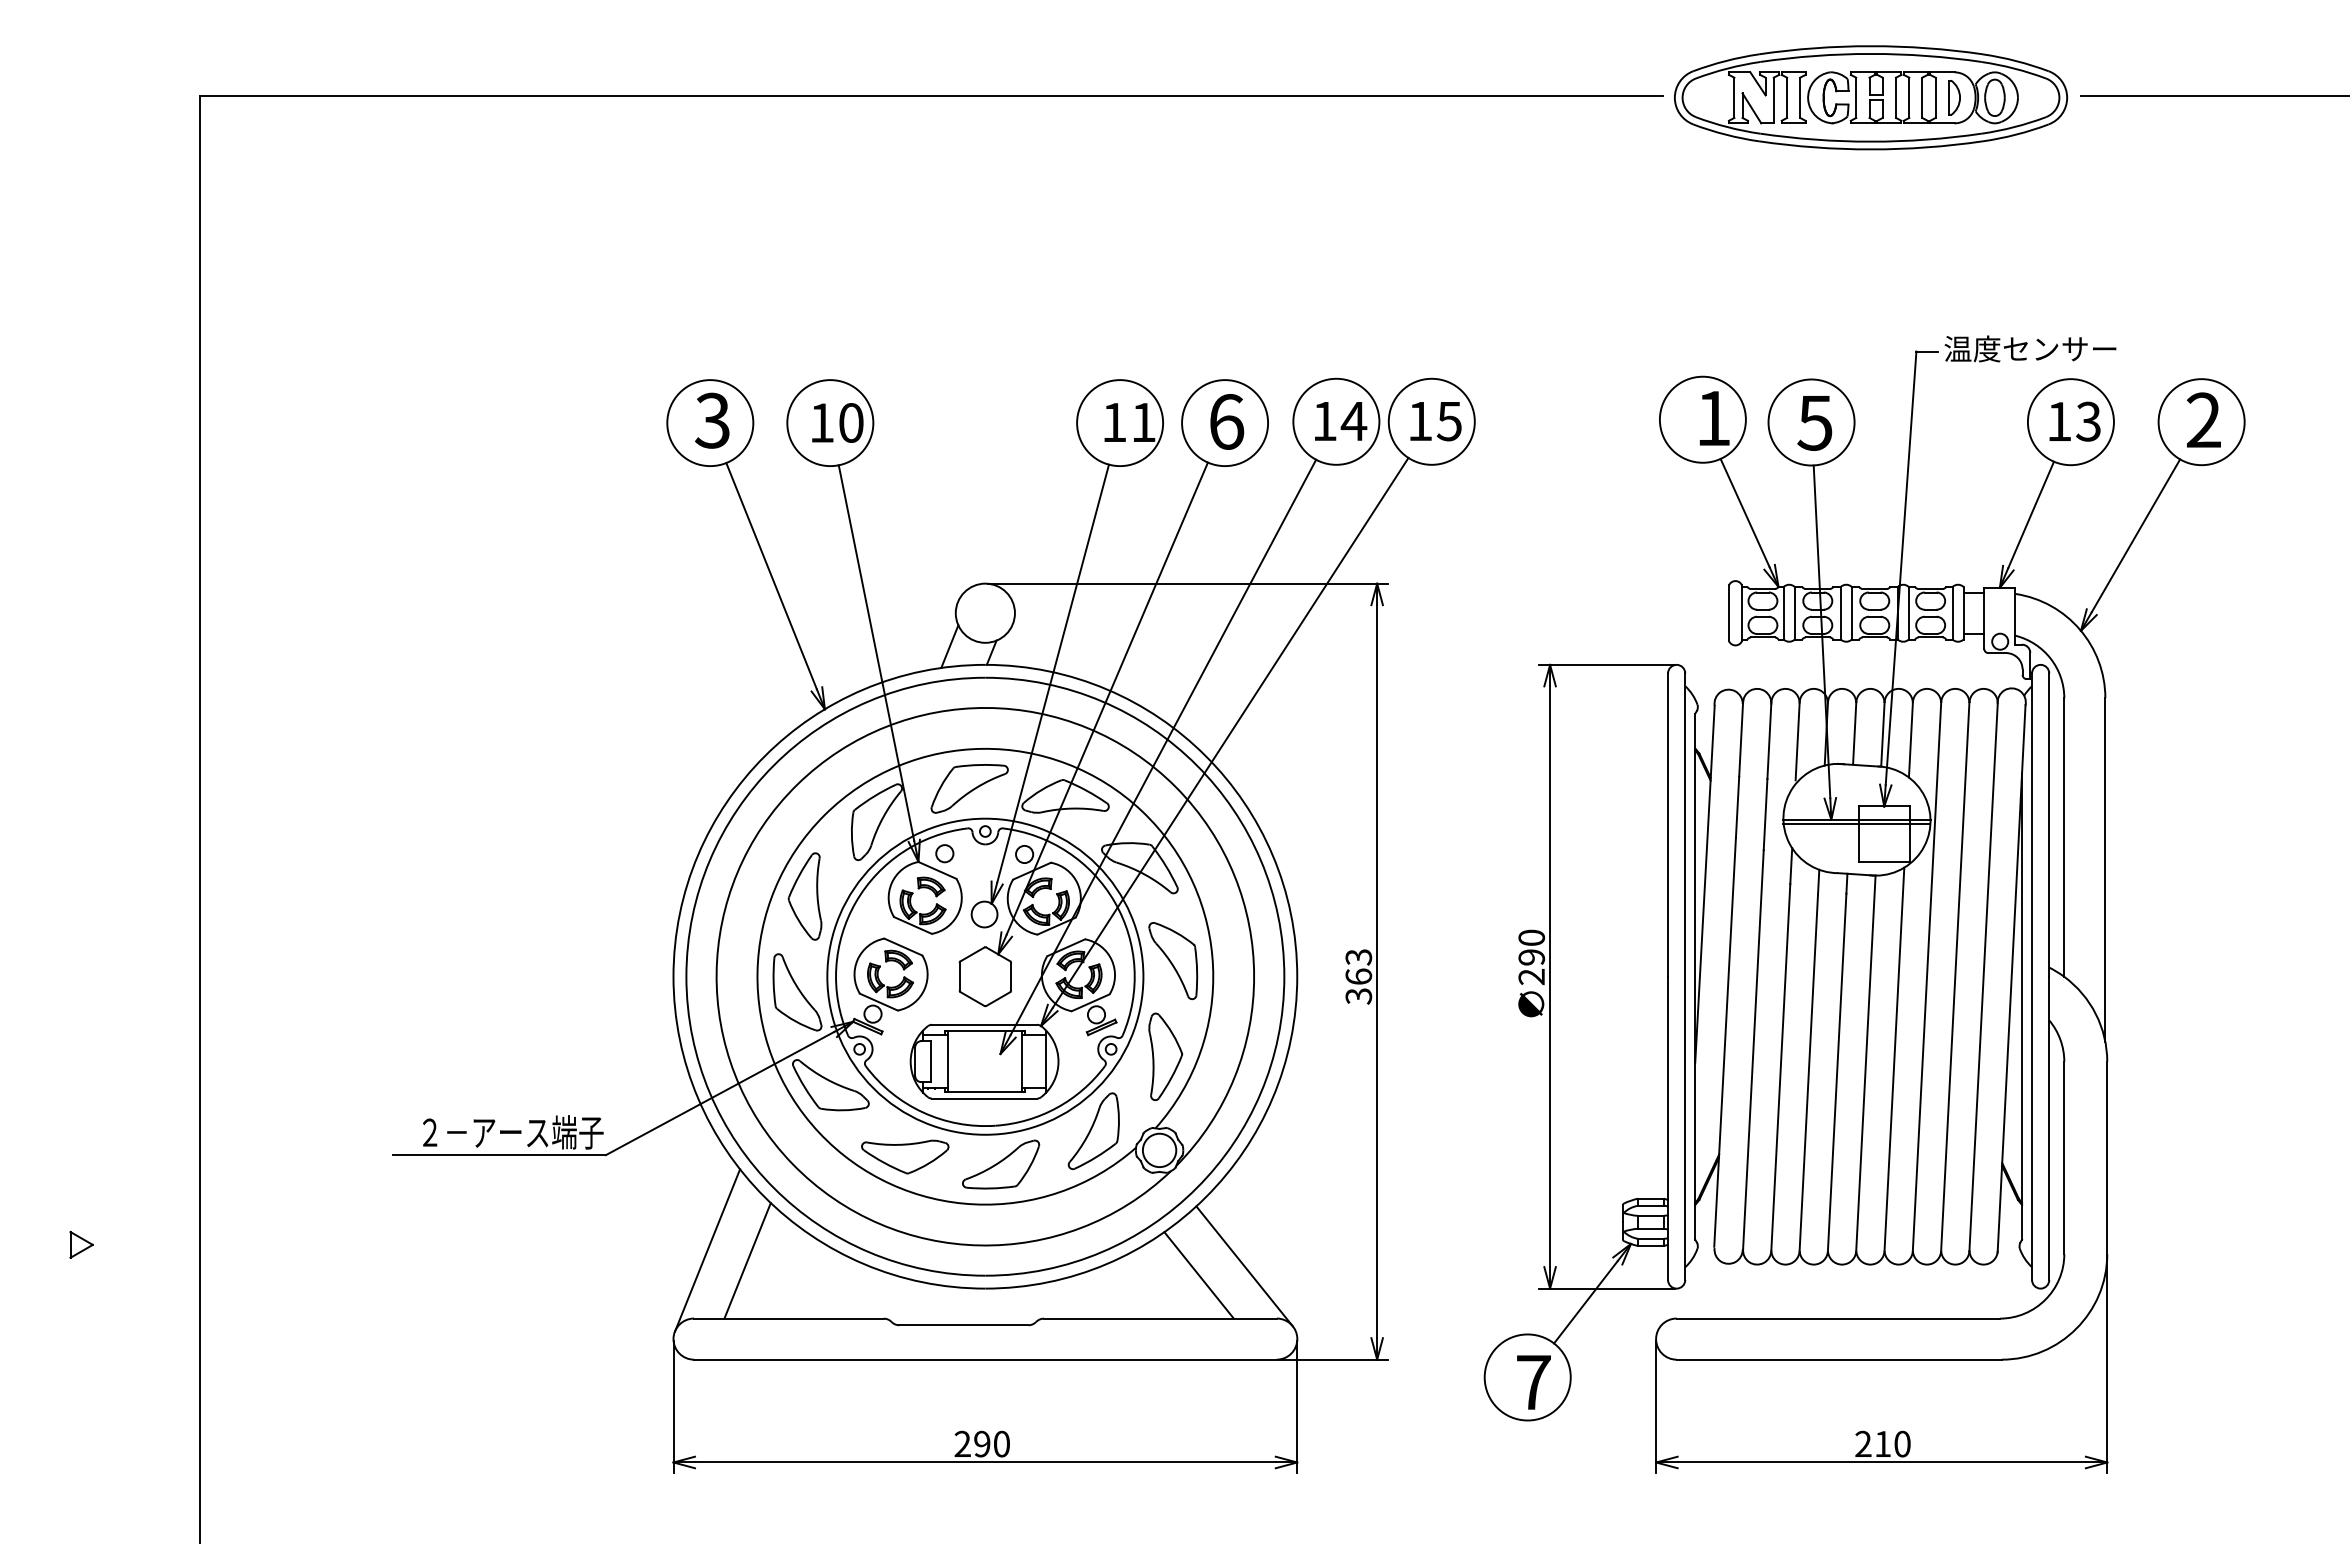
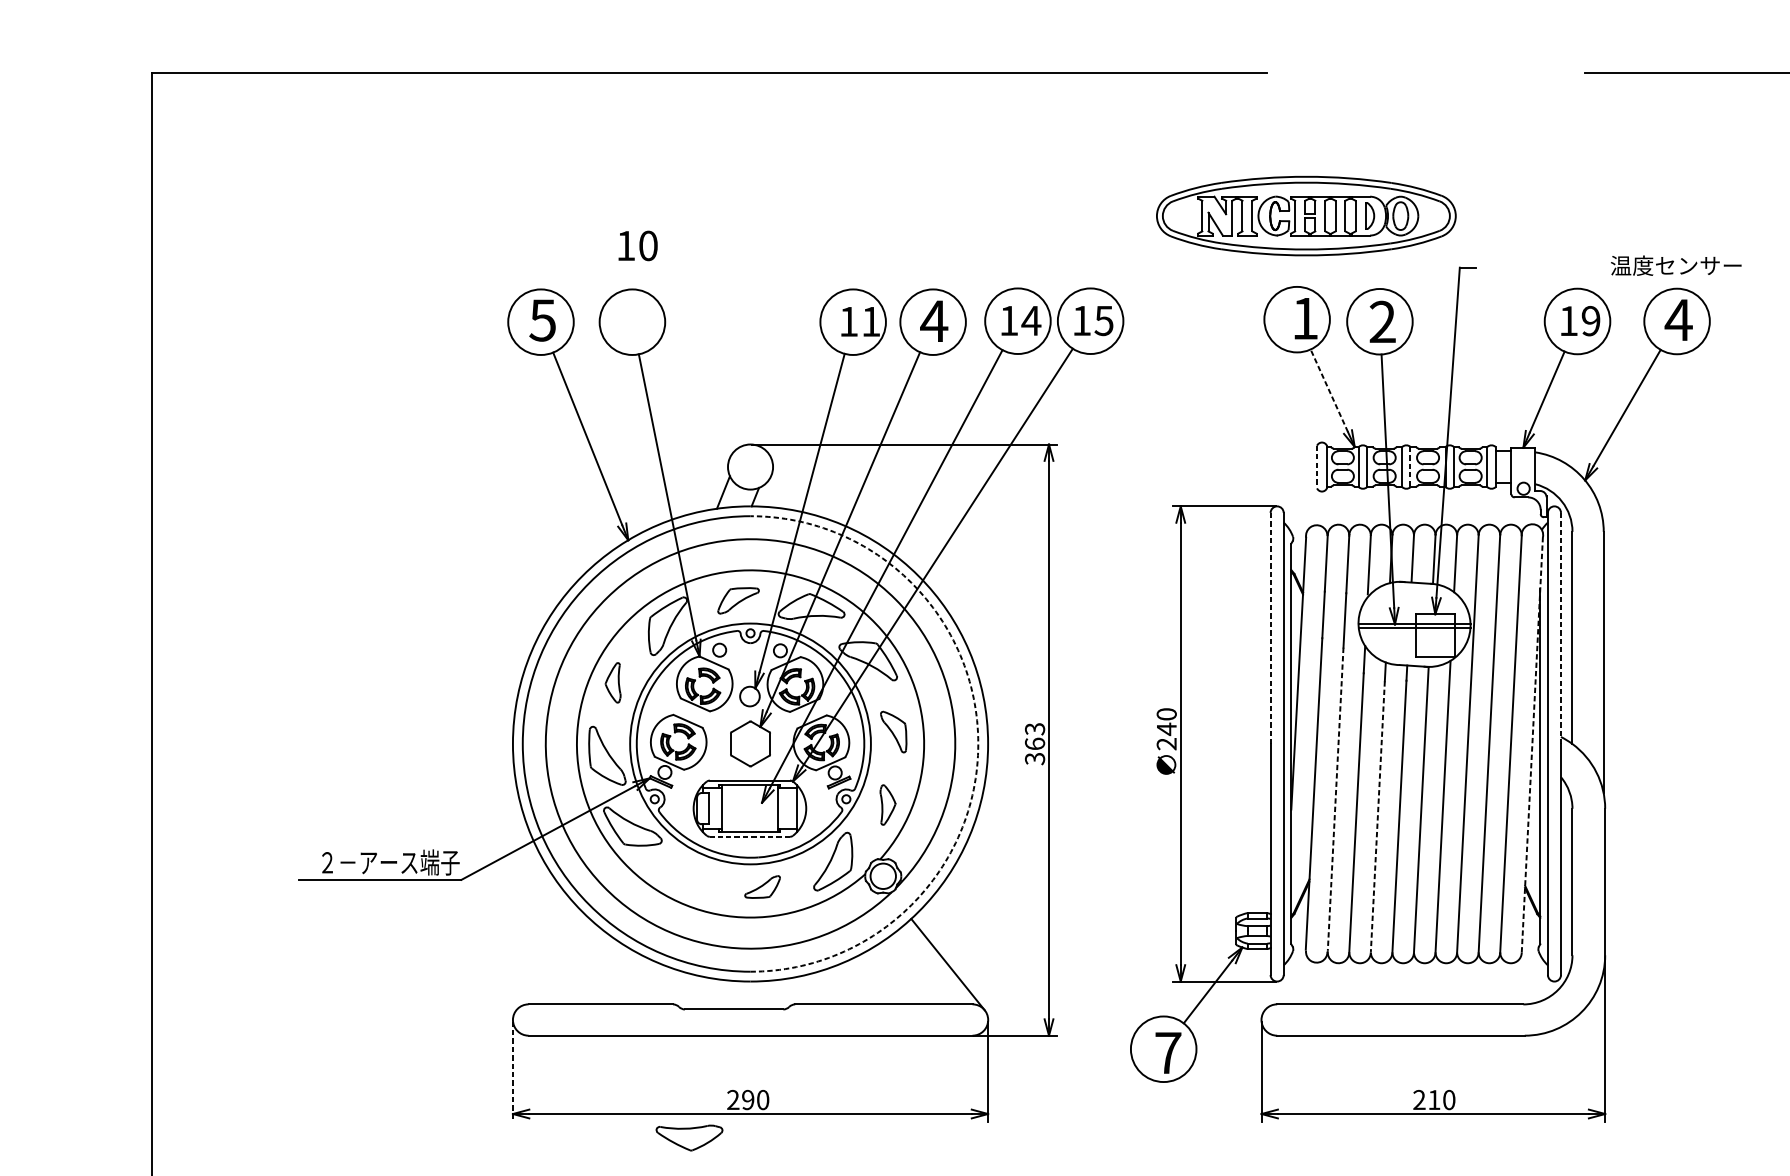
part: (1871, 97) -> (1306, 215), moved
text: (2030, 348) -> (1676, 265), moved
text: (2203, 419) -> (1678, 319), 2 -> 4
text: (711, 420) -> (541, 320), 3 -> 5
text: (1225, 421) -> (933, 320), 6 -> 4
text: (2088, 421) -> (1590, 320), 13 -> 19
text: (837, 422) -> (637, 245), moved
text: (1814, 422) -> (1382, 321), 5 -> 2
line: (1744, 512) -> (1328, 390), solid -> dashed
line: (1729, 613) -> (1317, 467), solid -> dashed
line: (1851, 613) -> (1410, 467), solid -> dashed
part: (969, 788) -> (738, 600), size x0.7
line: (1668, 825) -> (1270, 628), solid -> dashed
line: (2049, 825) -> (1561, 628), solid -> dashed
part: (804, 896) -> (612, 682), size x0.6
text: (1531, 957) -> (1166, 729), 290 -> 240
part: (1173, 961) -> (893, 732), size x0.7
arc: (1284, 976) -> (978, 743), solid -> dashed
line: (2011, 979) -> (1532, 746), solid -> dashed
line: (1753, 1049) -> (1335, 799), solid -> dashed
part: (1165, 1056) -> (887, 804), size x0.6
line: (1808, 1072) -> (1377, 816), solid -> dashed
line: (984, 1098) -> (749, 836), solid -> dashed
part: (905, 1156) -> (689, 1137), moved
part: (1001, 1164) -> (762, 887), size x0.6
part: (81, 1244) -> (61, 947), removed
line: (707, 1250) -> (538, 952), removed
line: (747, 1260) -> (569, 960), removed
line: (1198, 1275) -> (912, 971), removed
line: (673, 1407) -> (512, 1072), solid -> dashed

